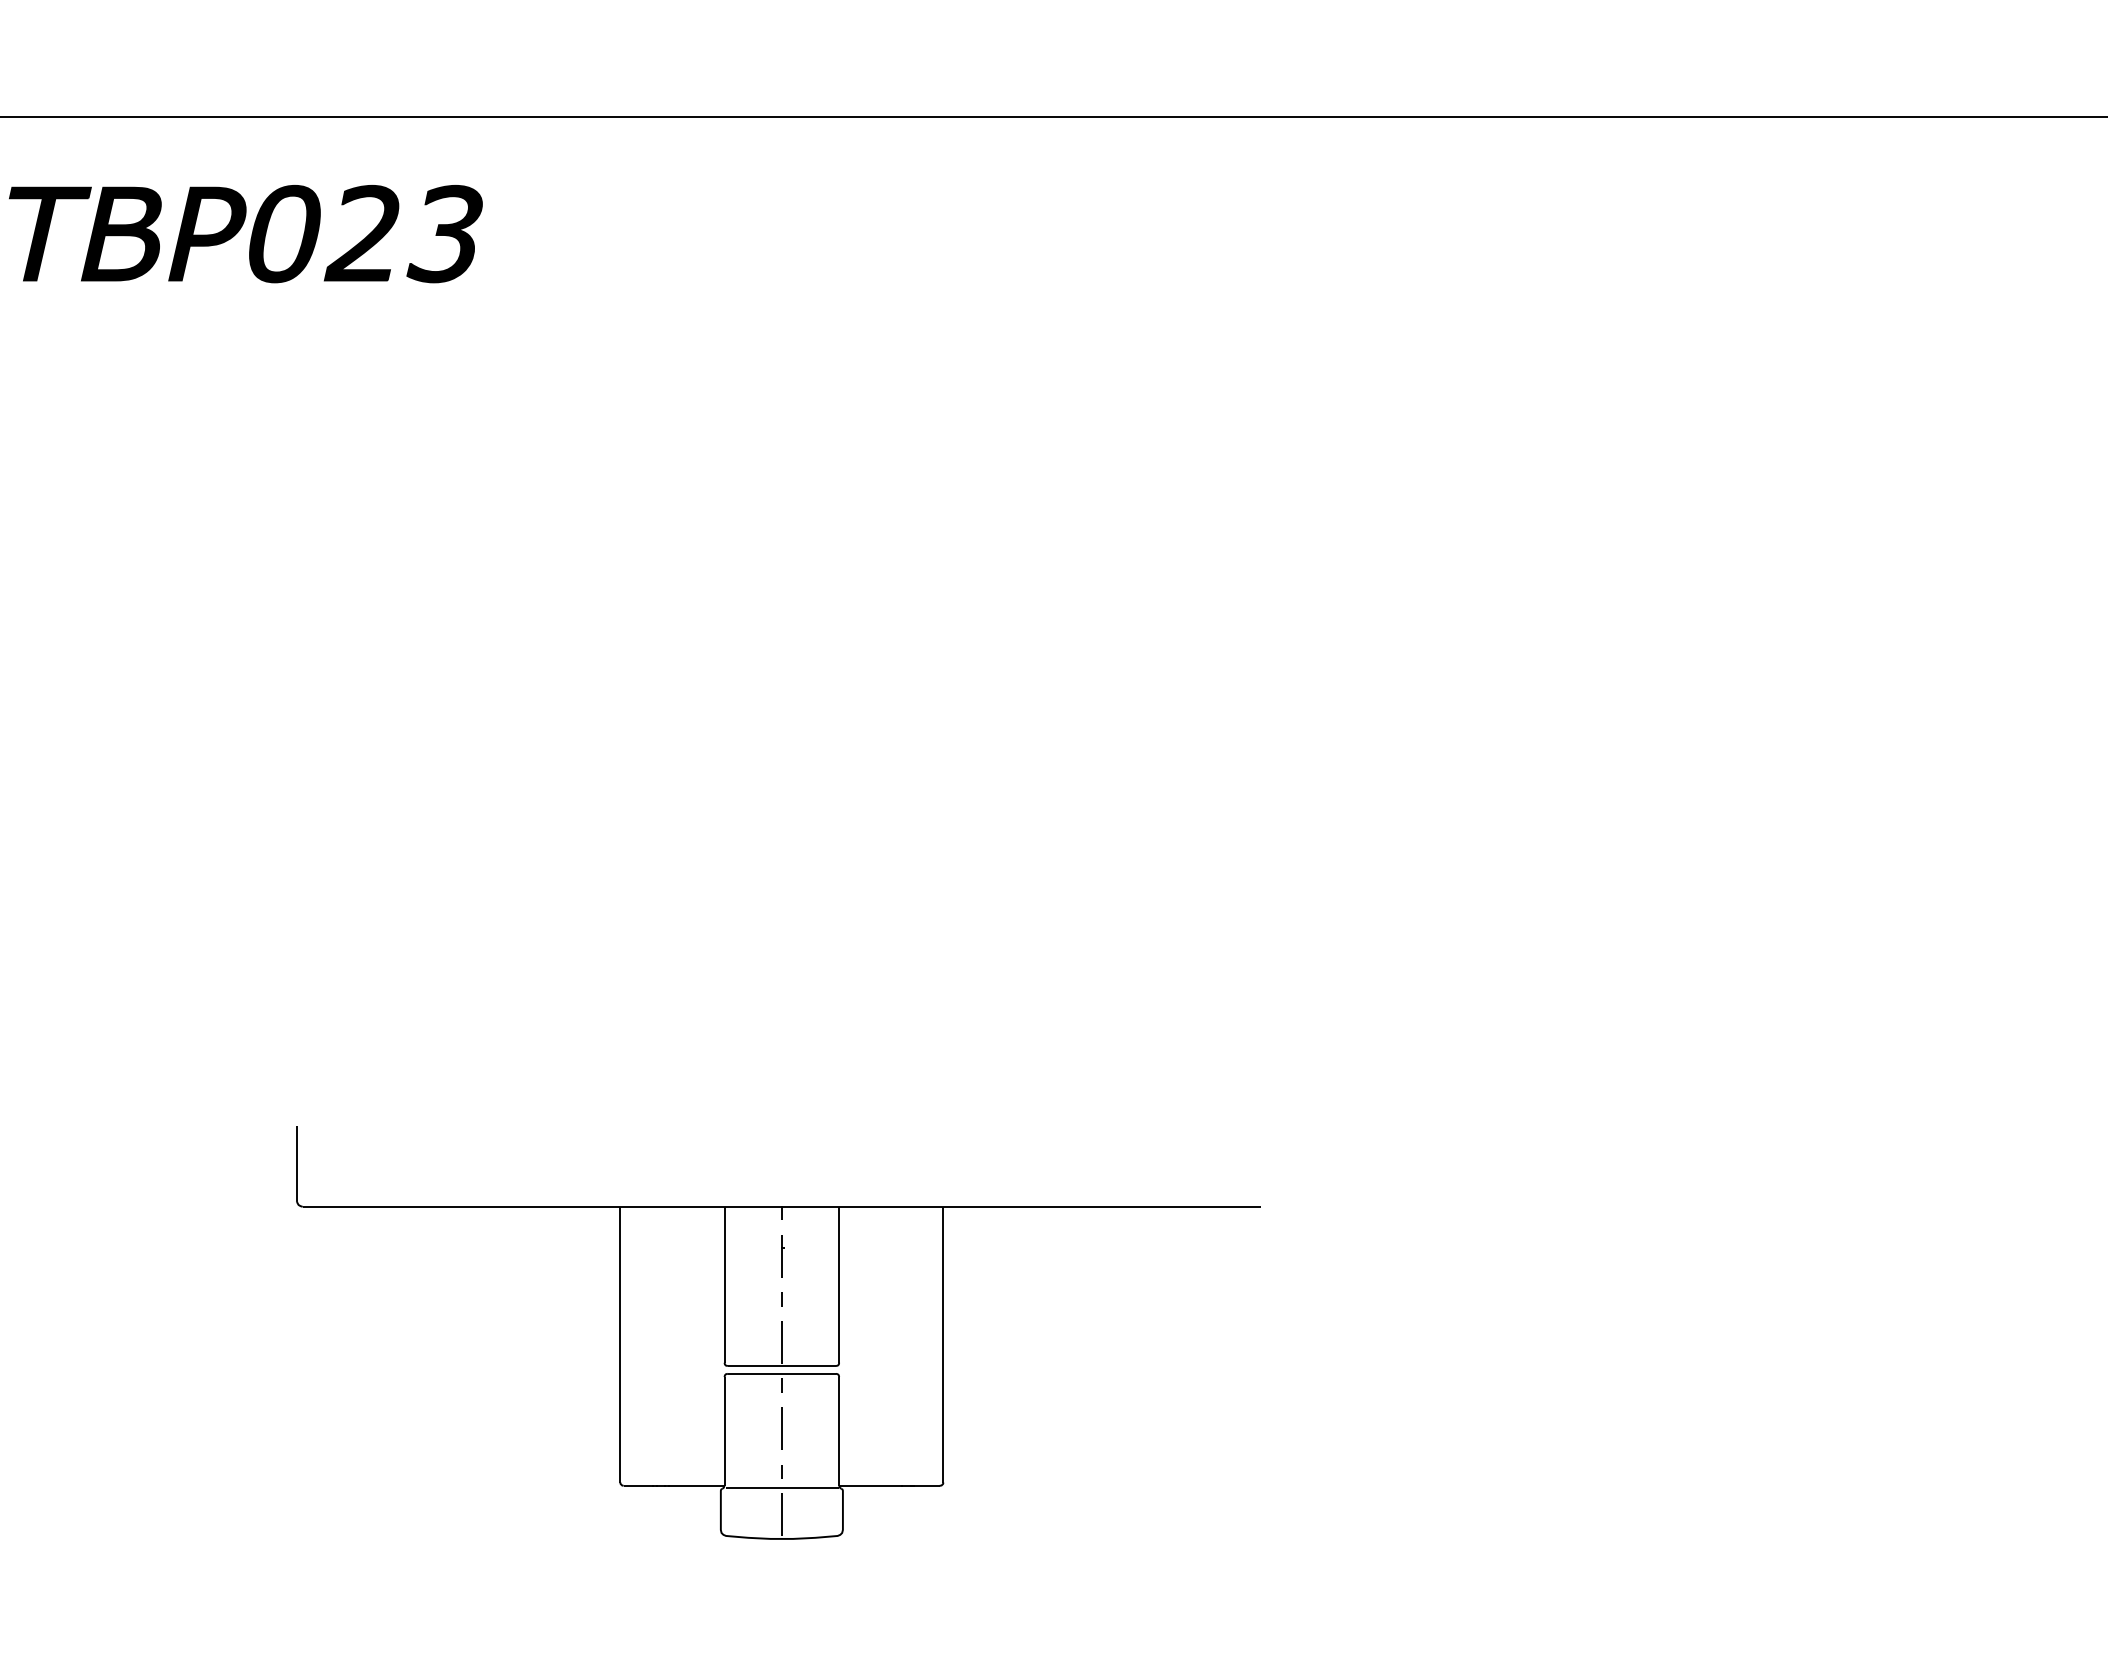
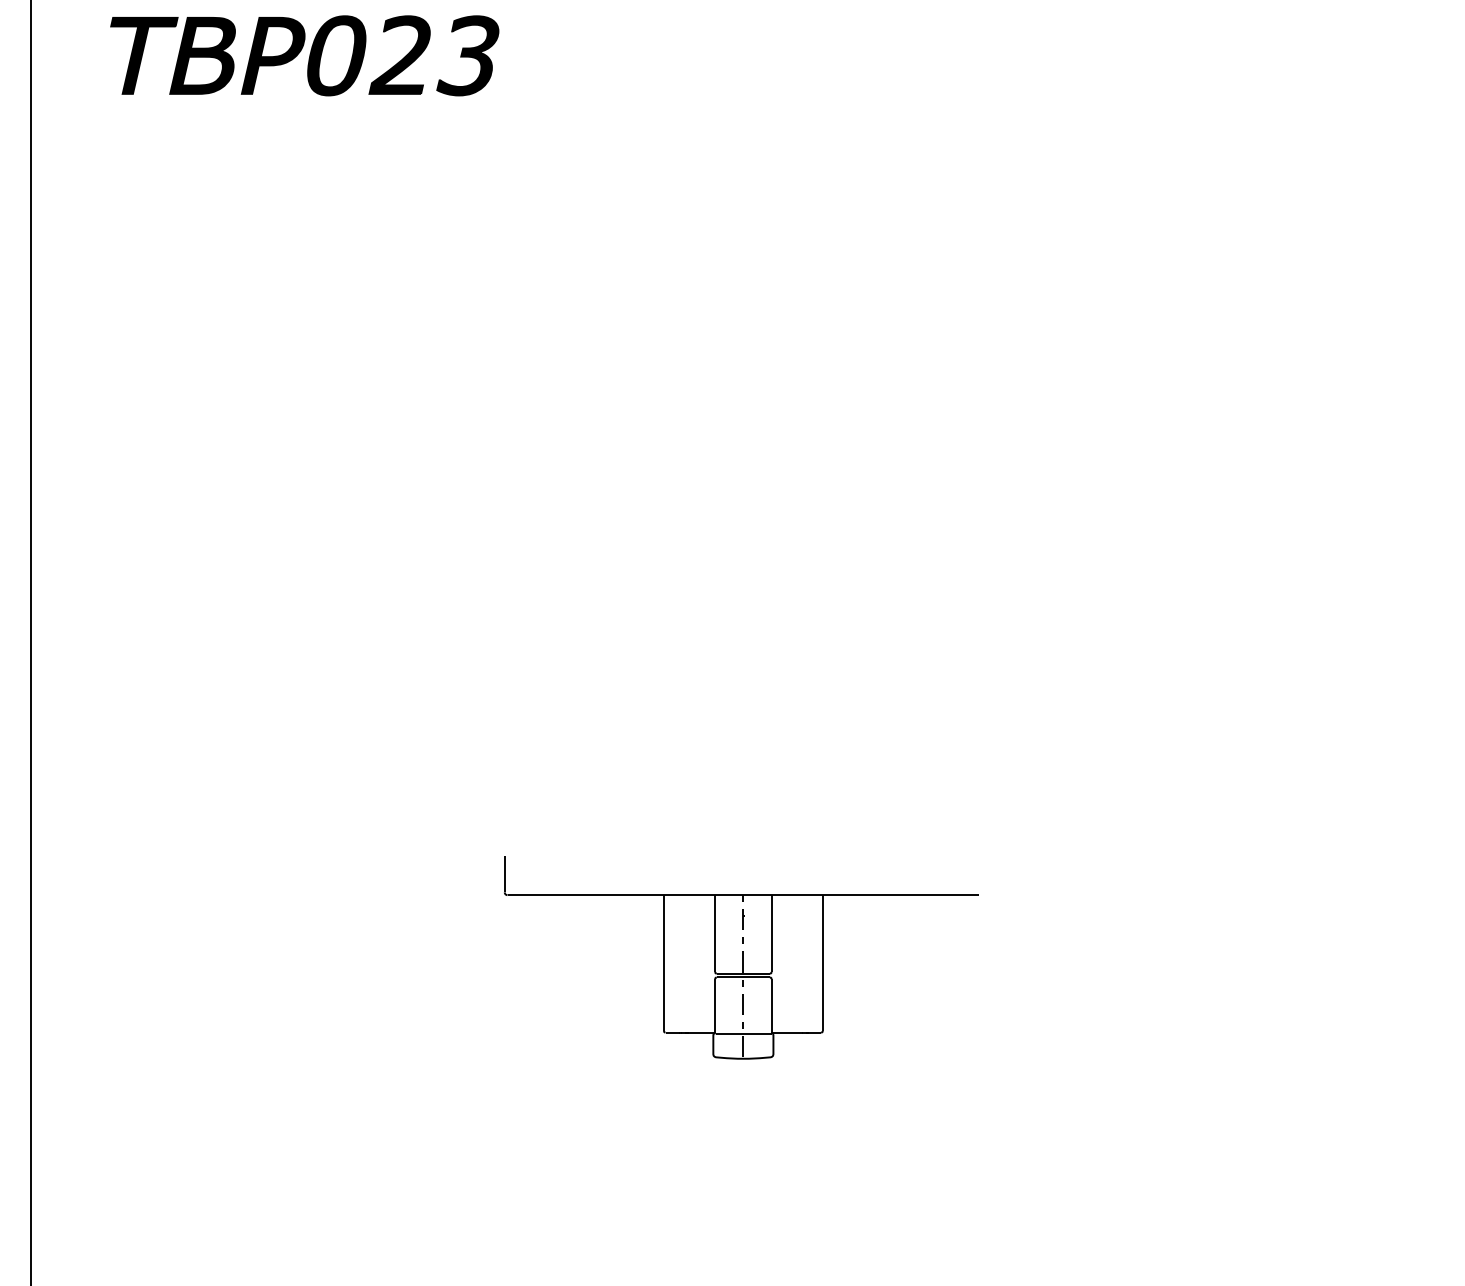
part: (778, 1332) -> (741, 956), size x0.6

